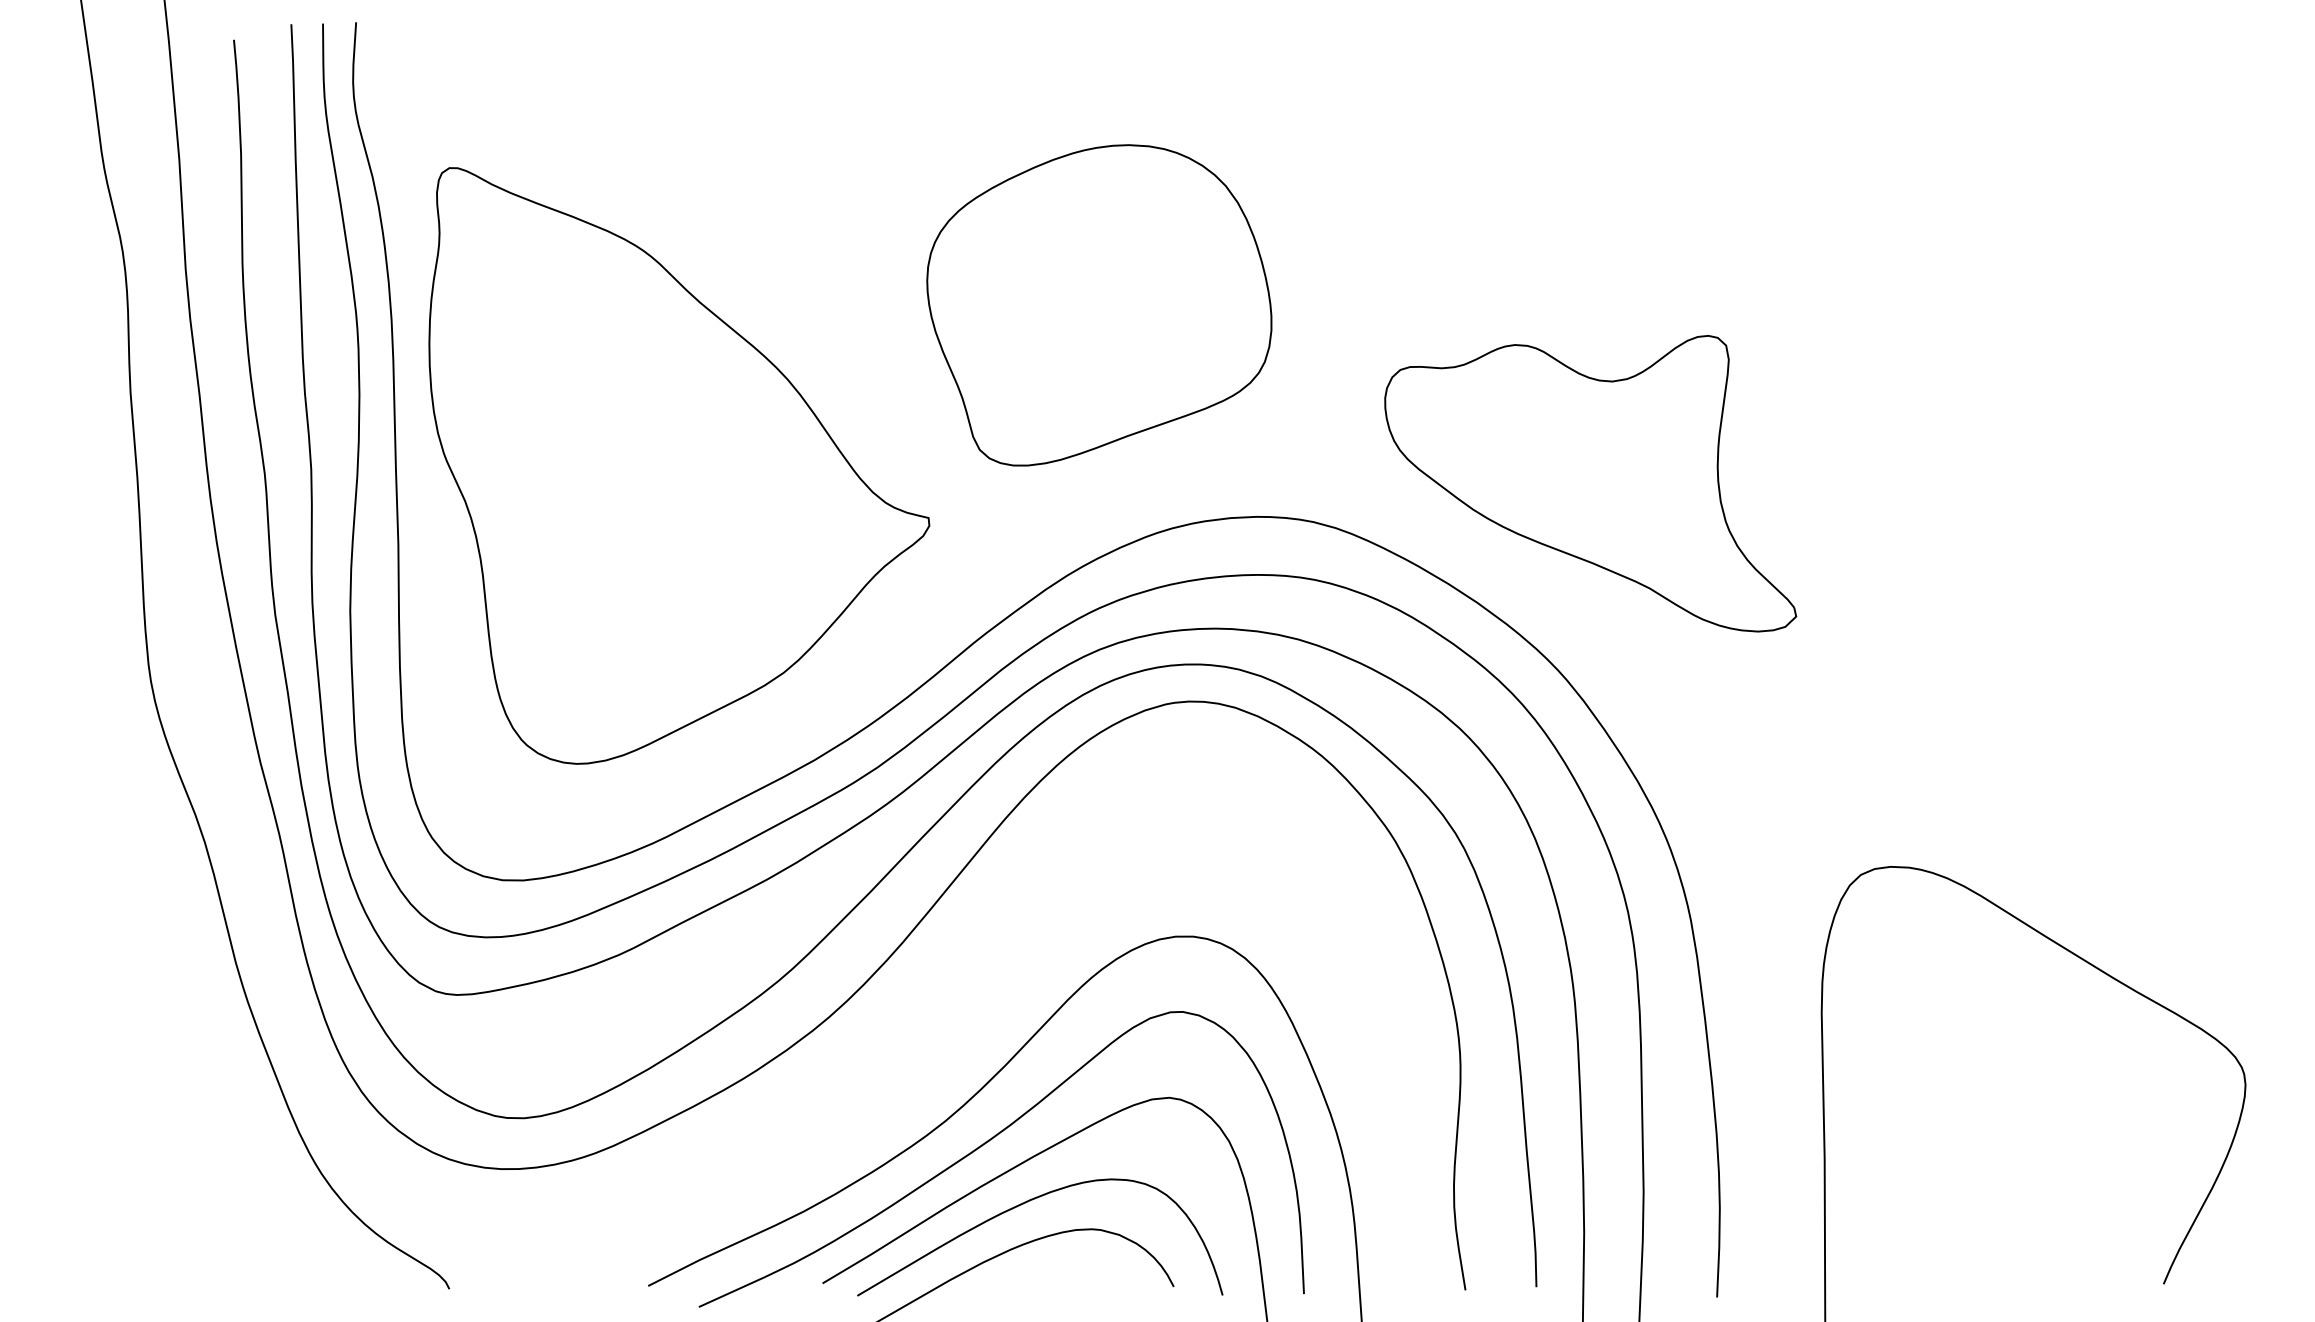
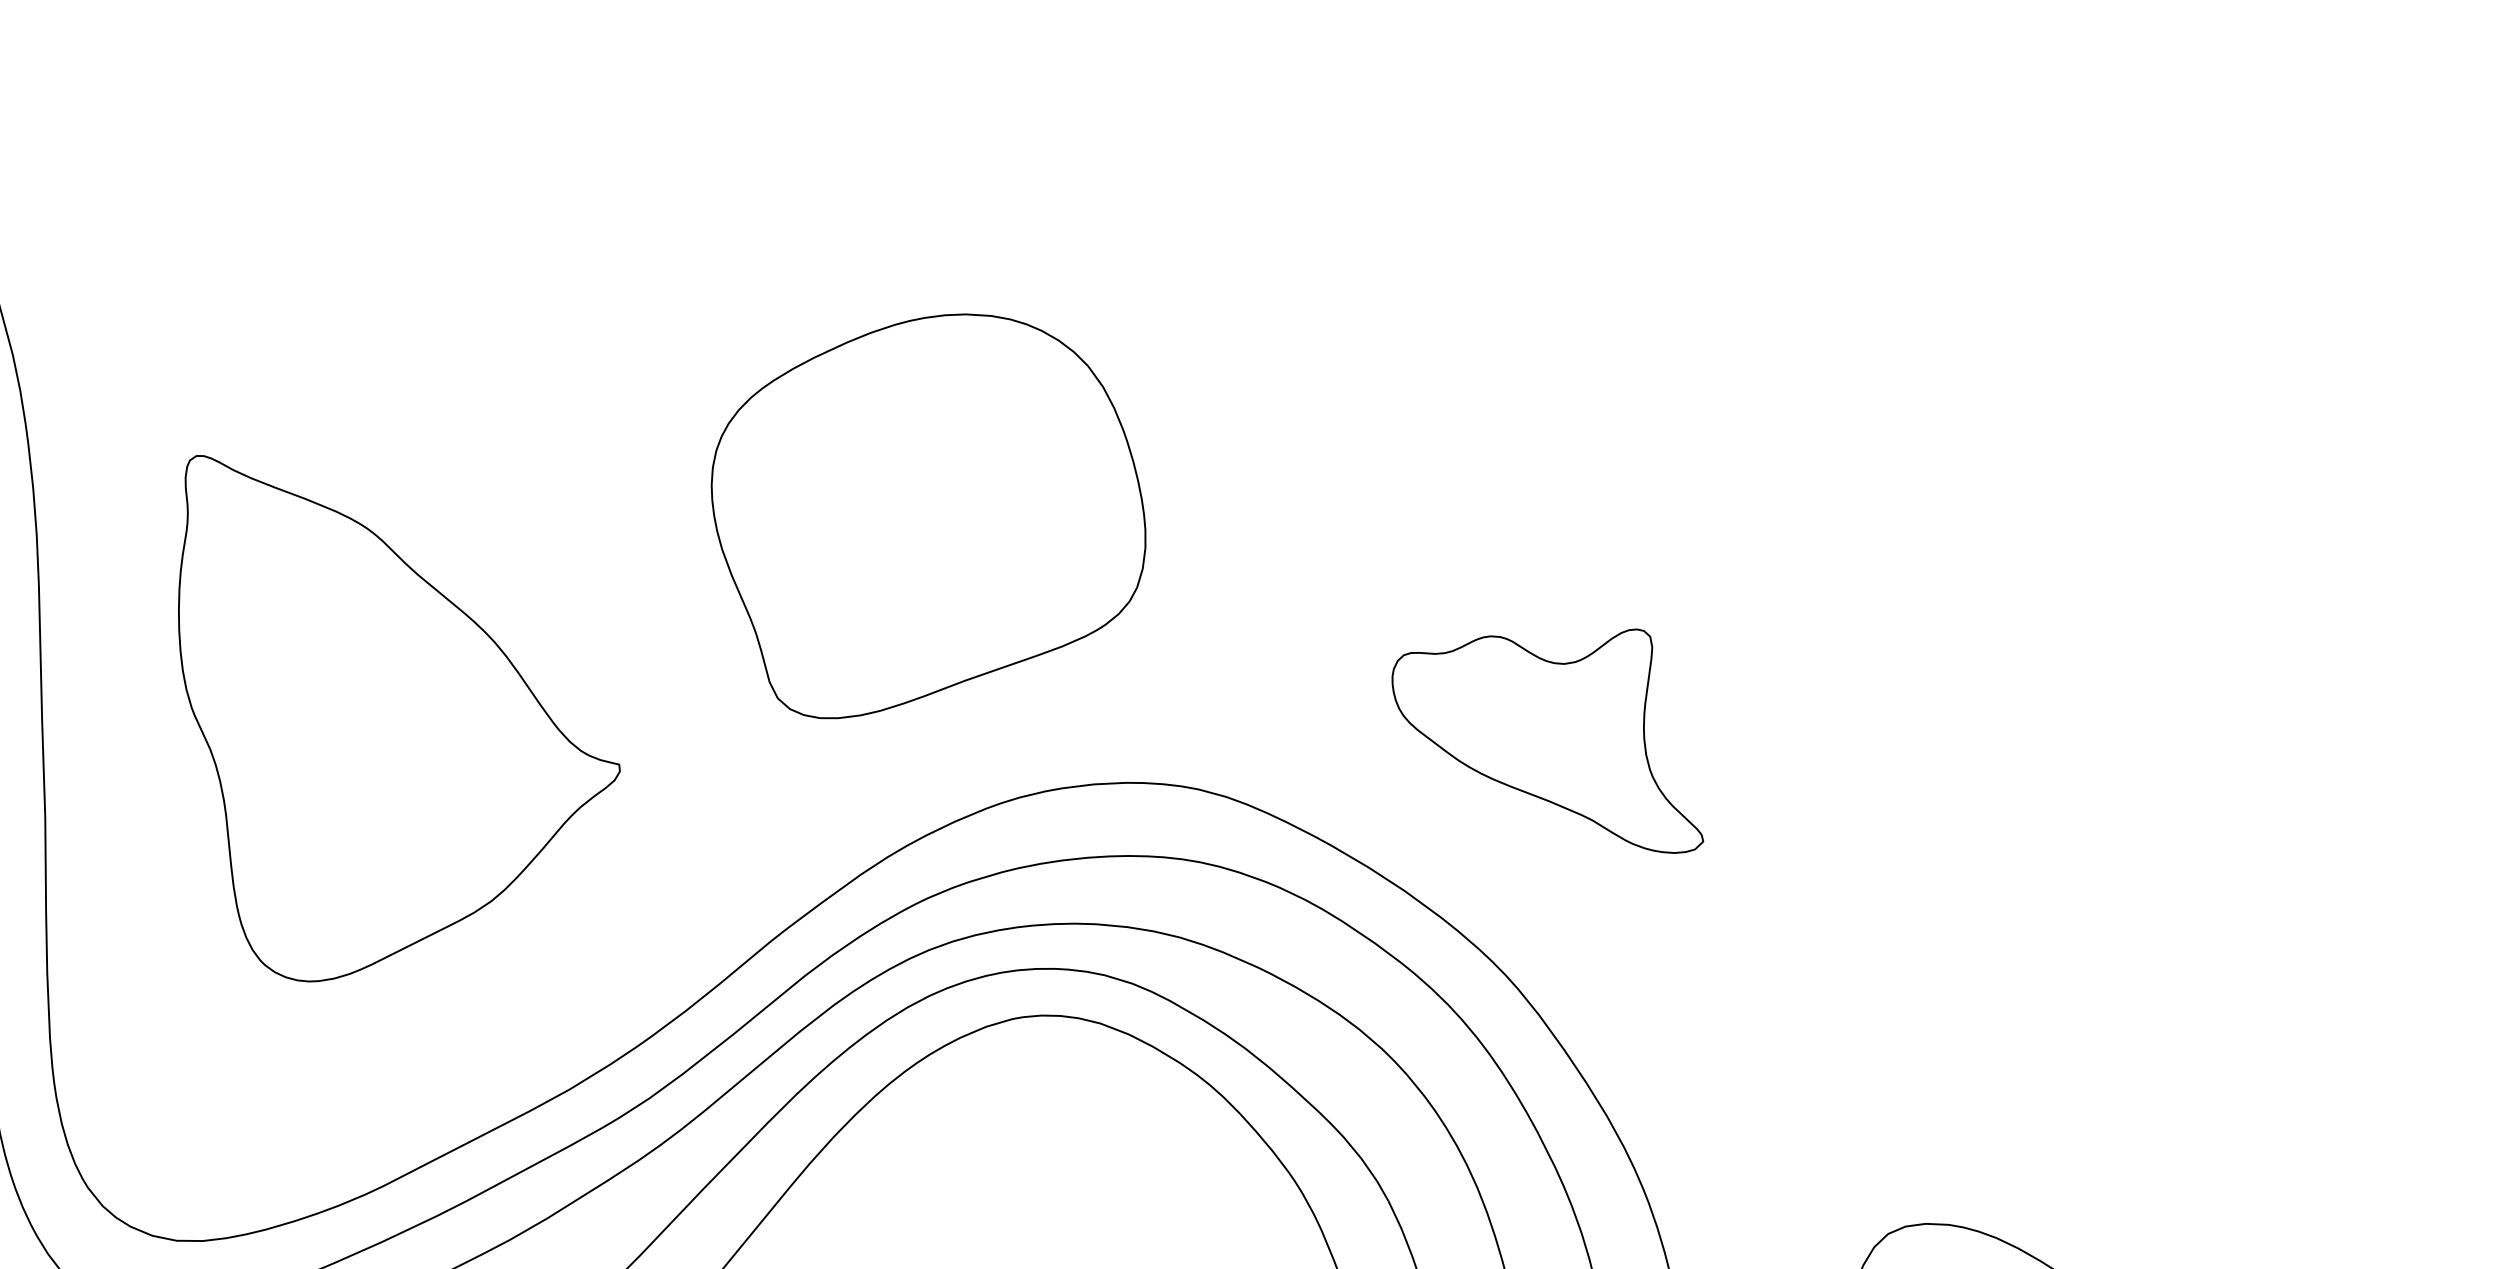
part: (679, 465) -> (399, 718), size x0.7
part: (1590, 483) -> (1547, 740), size x0.6

